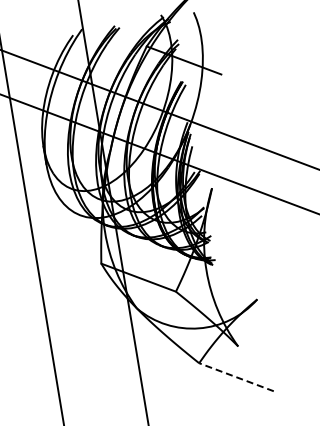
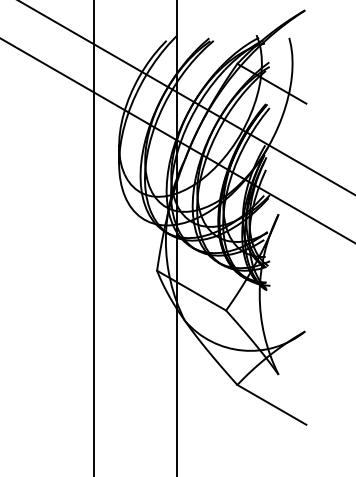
line: (236, 376) -> (271, 404), dashed -> solid

